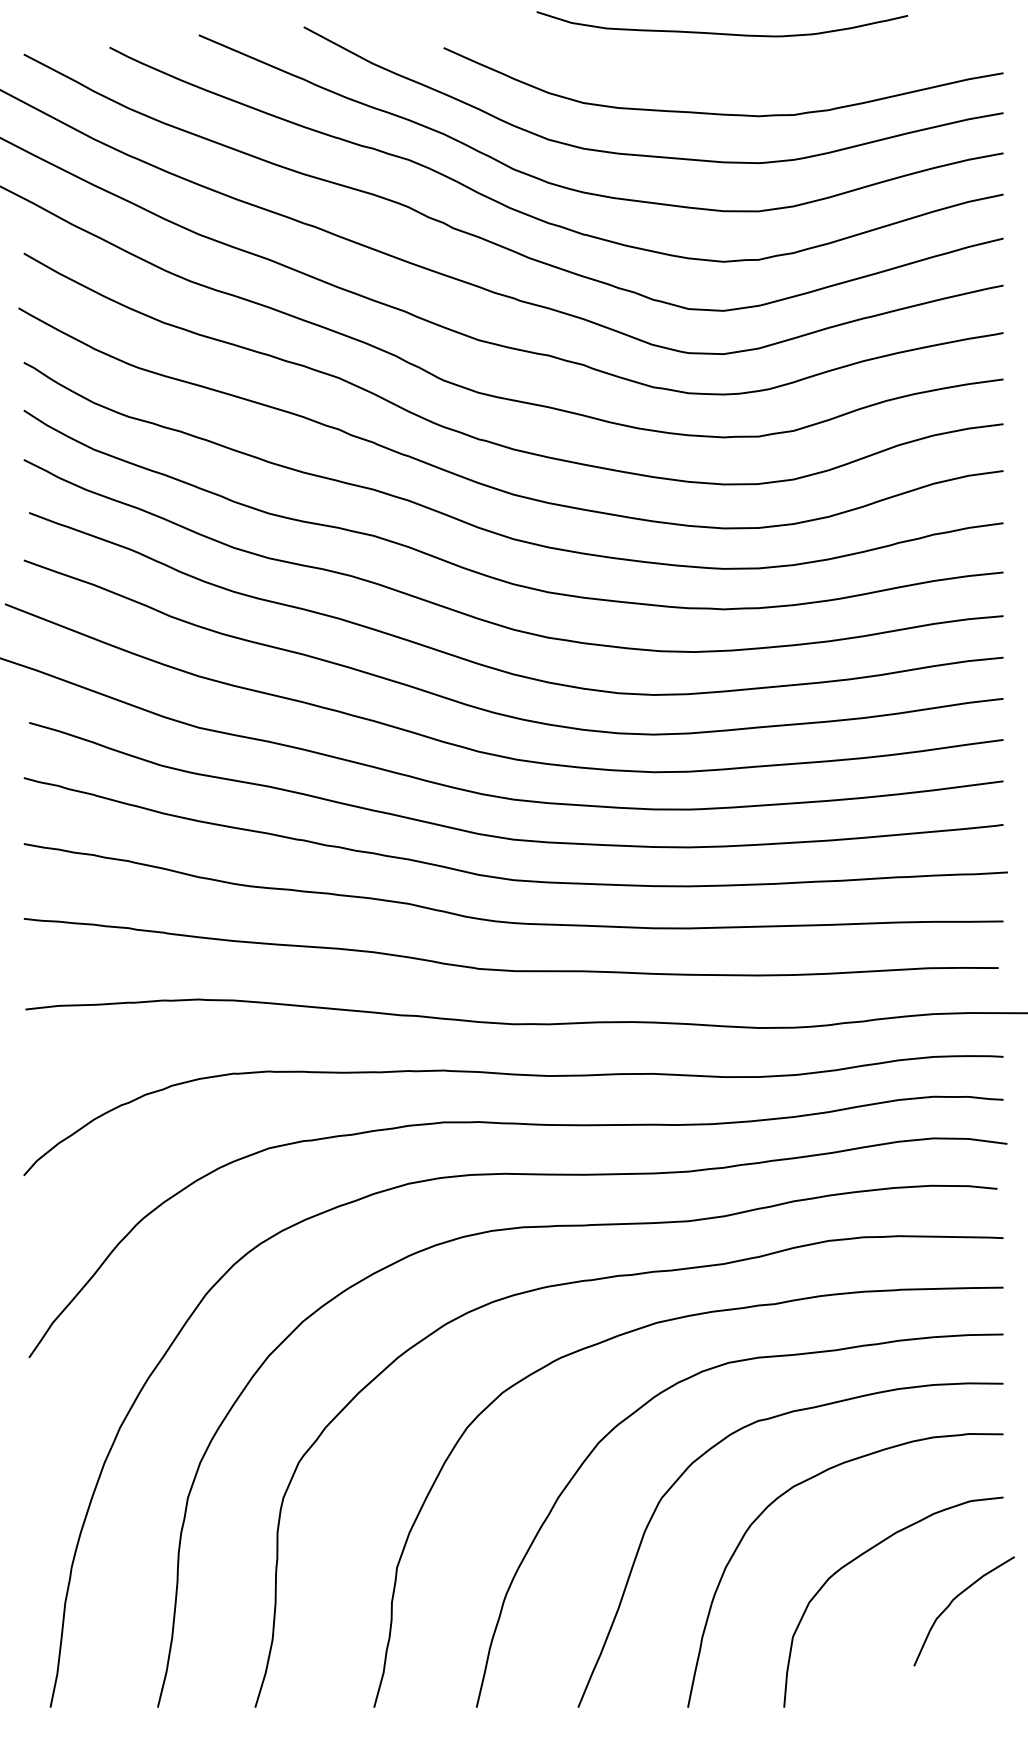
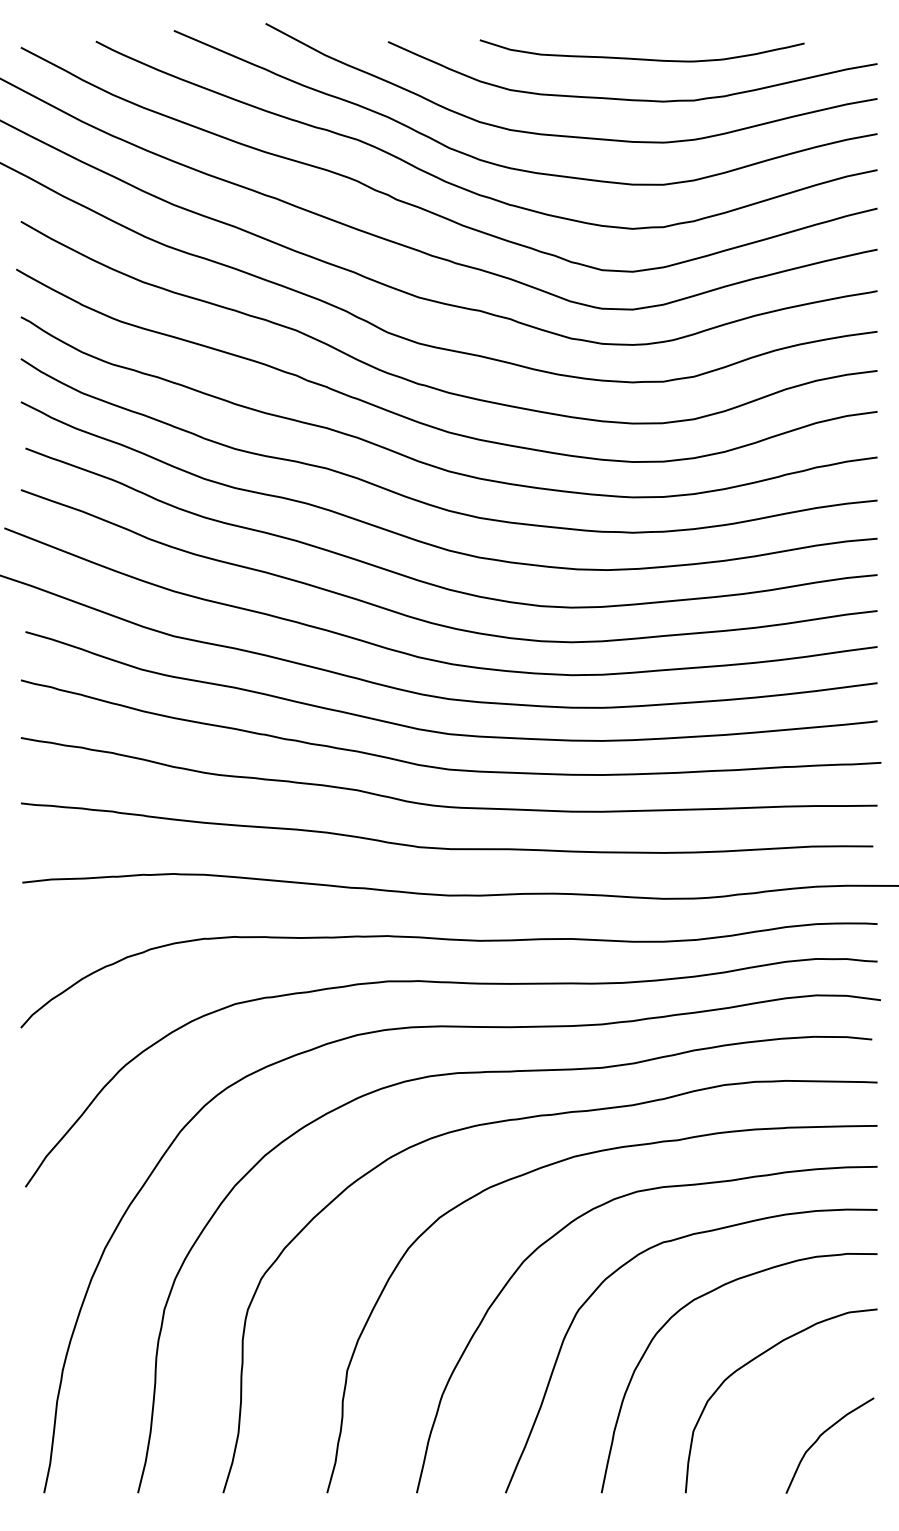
curve: (722, 33) -> (642, 58), moved
curve: (953, 1601) -> (820, 1437), moved

